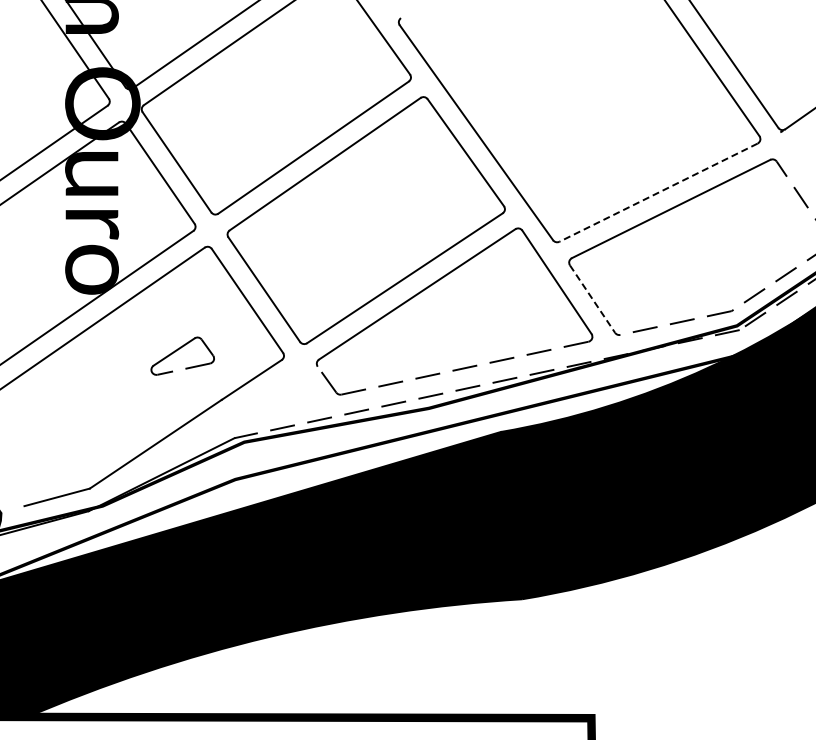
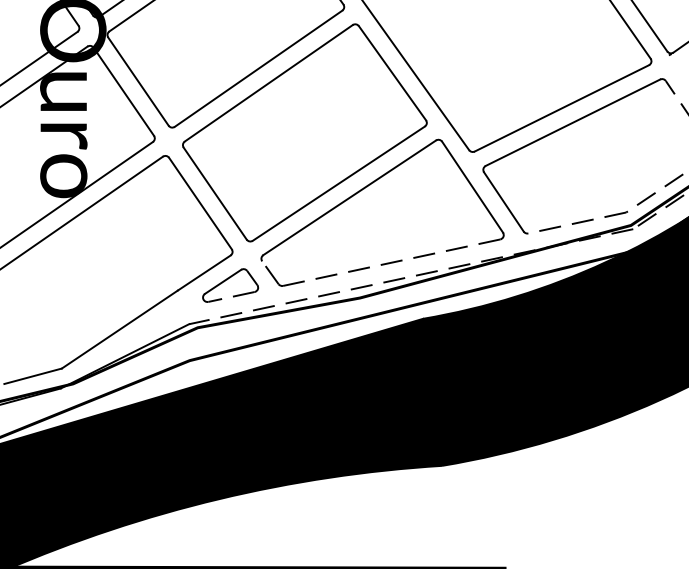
line: (658, 192) -> (561, 108), dashed -> solid
line: (592, 299) -> (503, 202), dashed -> solid
part: (178, 350) -> (226, 280), moved

